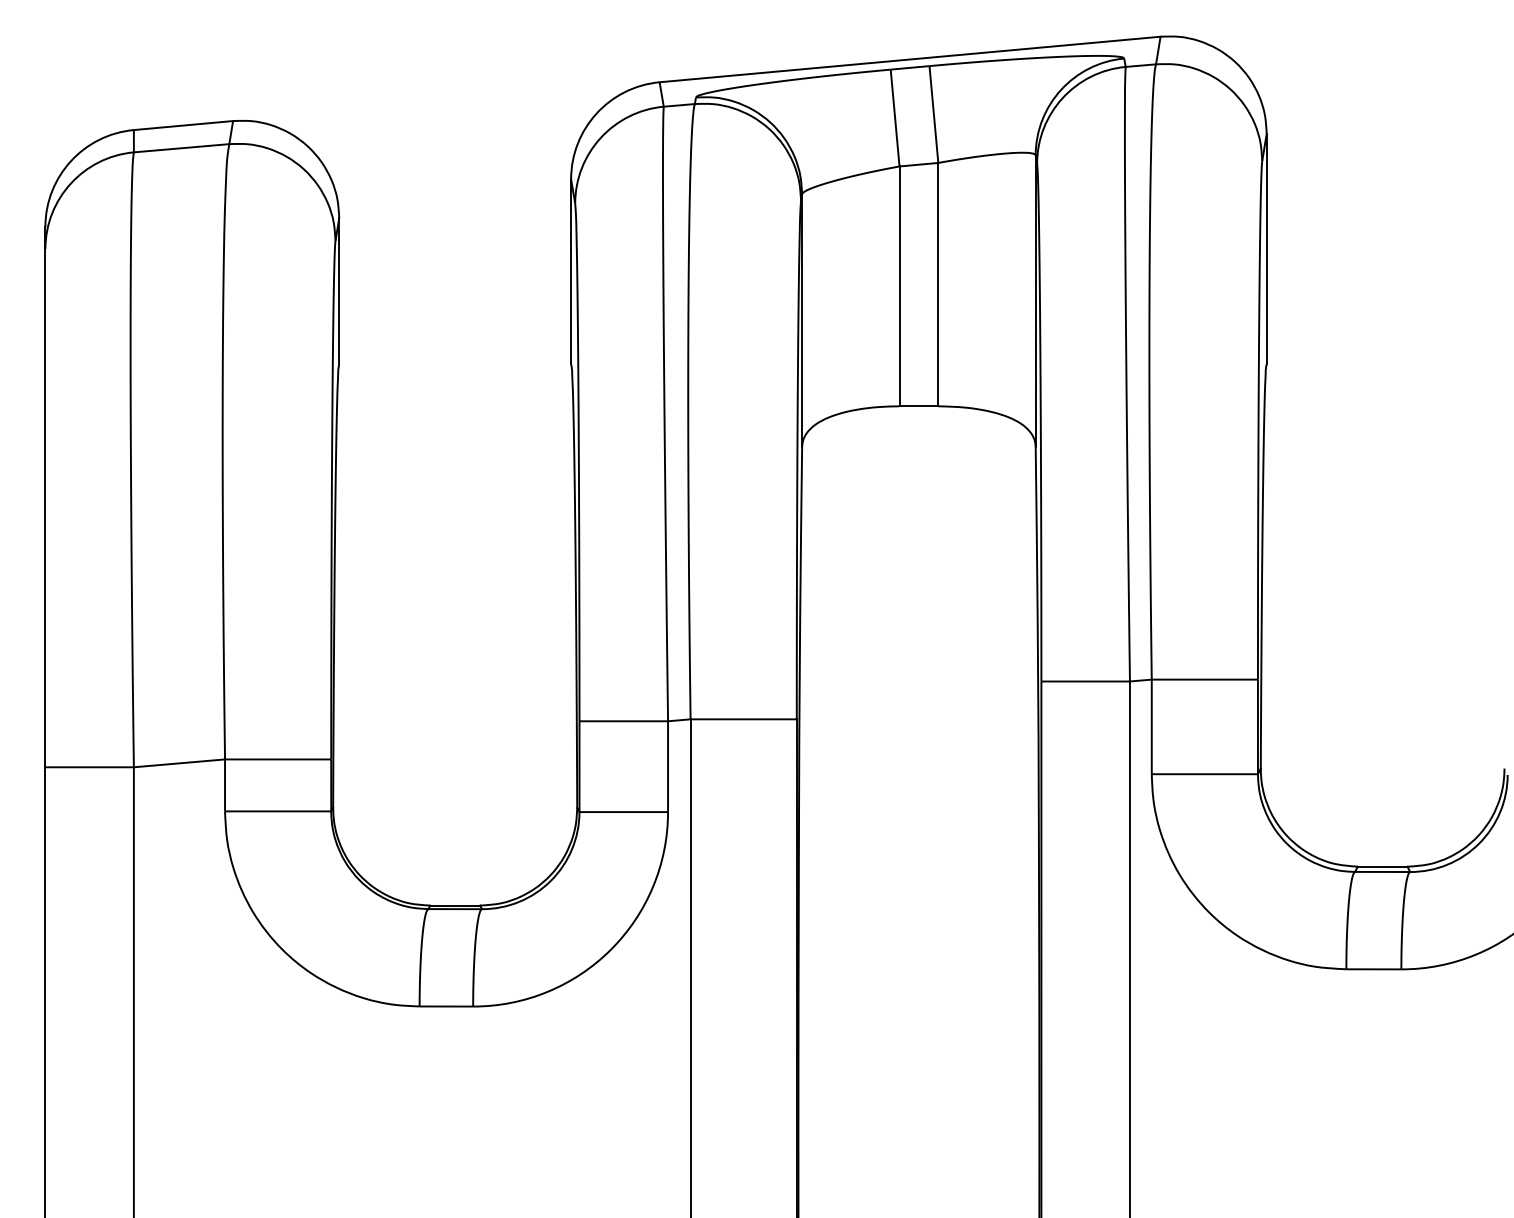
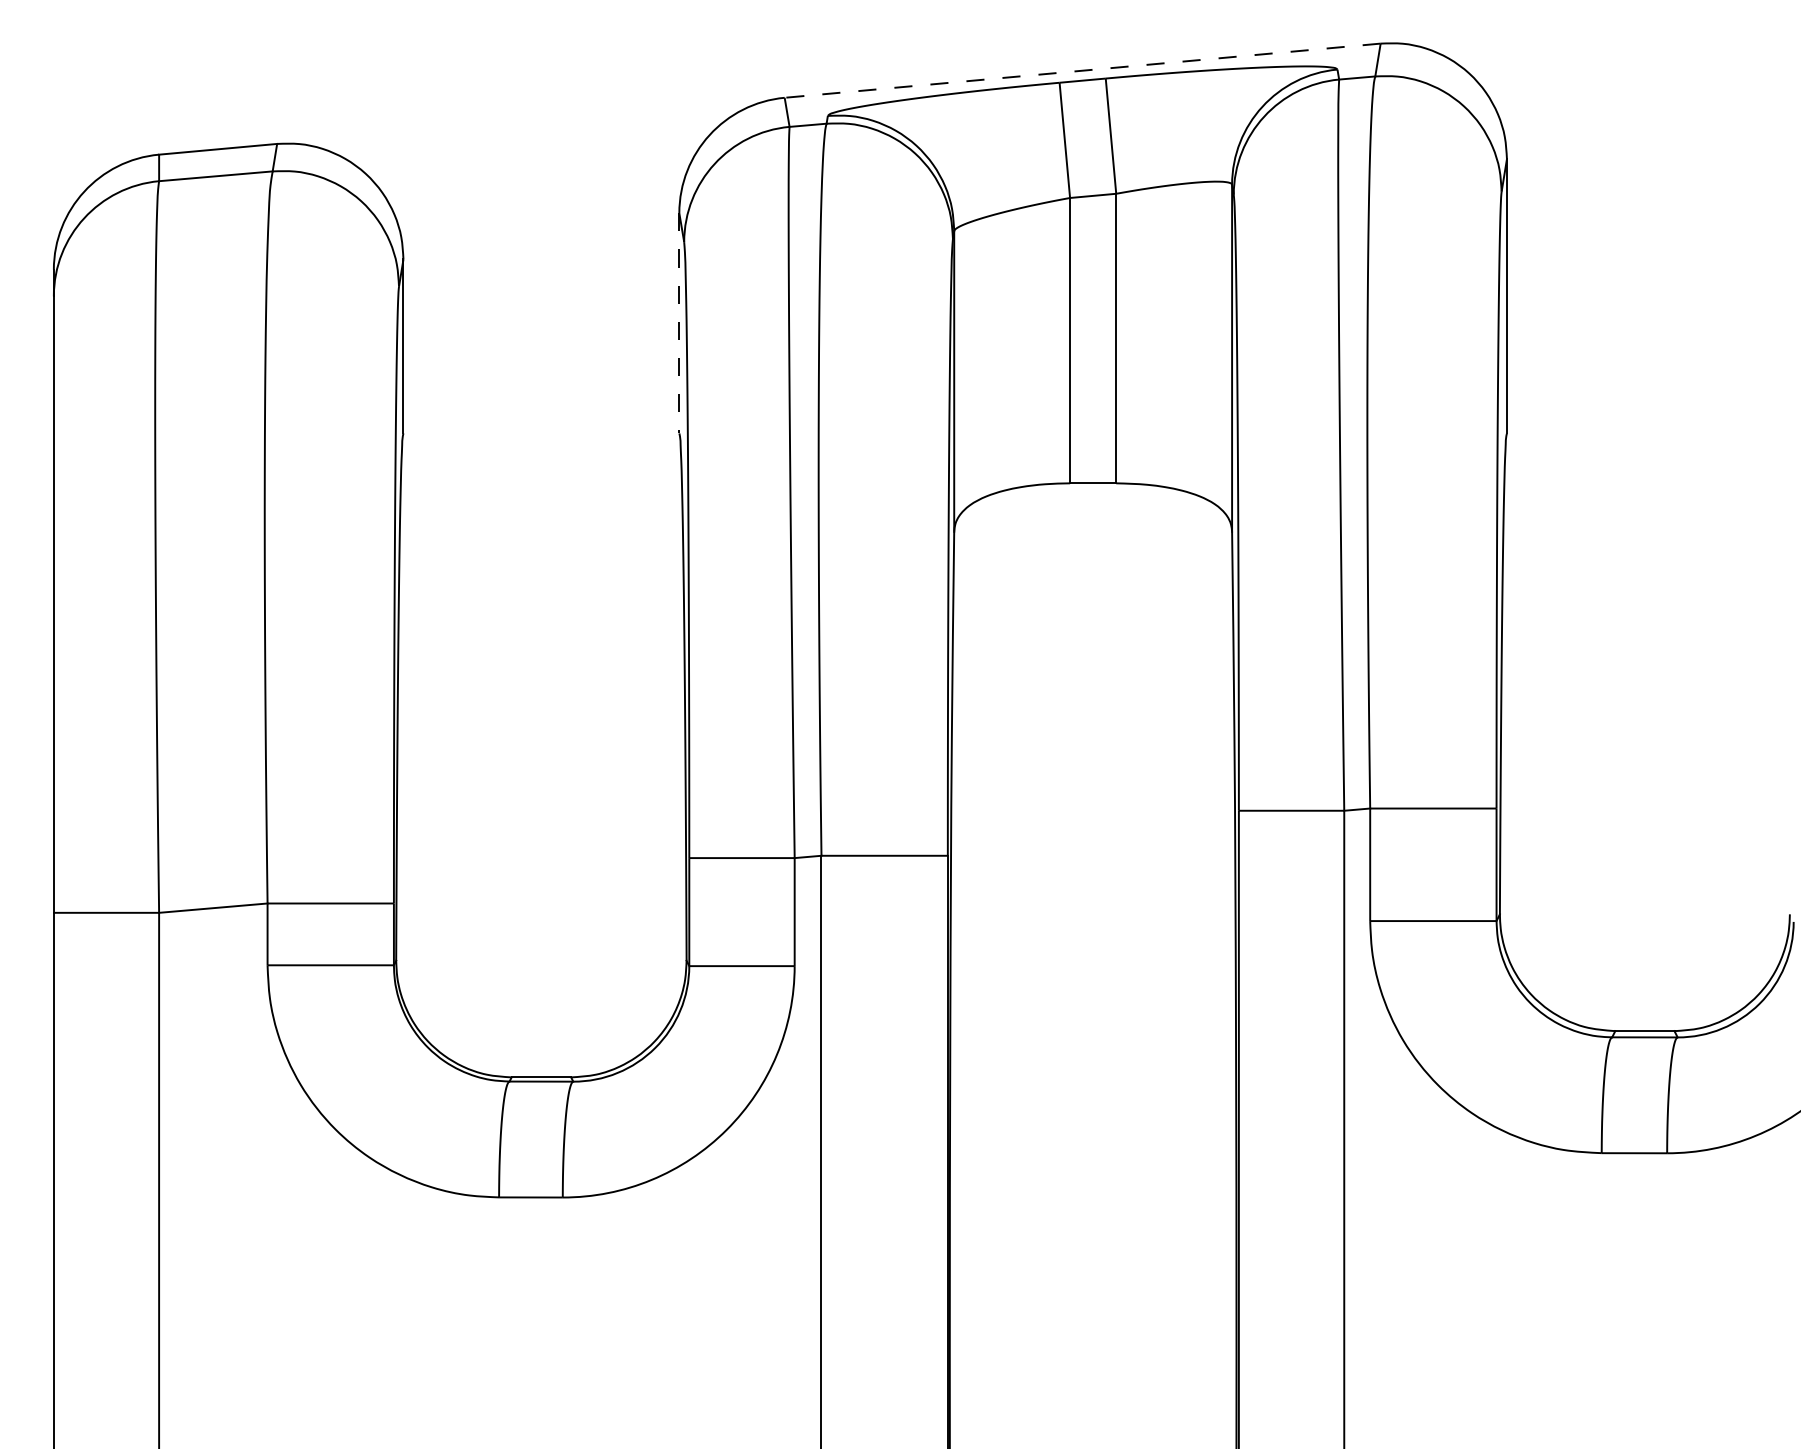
line: (909, 59) -> (1081, 70), solid -> dashed
line: (571, 271) -> (679, 322), solid -> dashed

